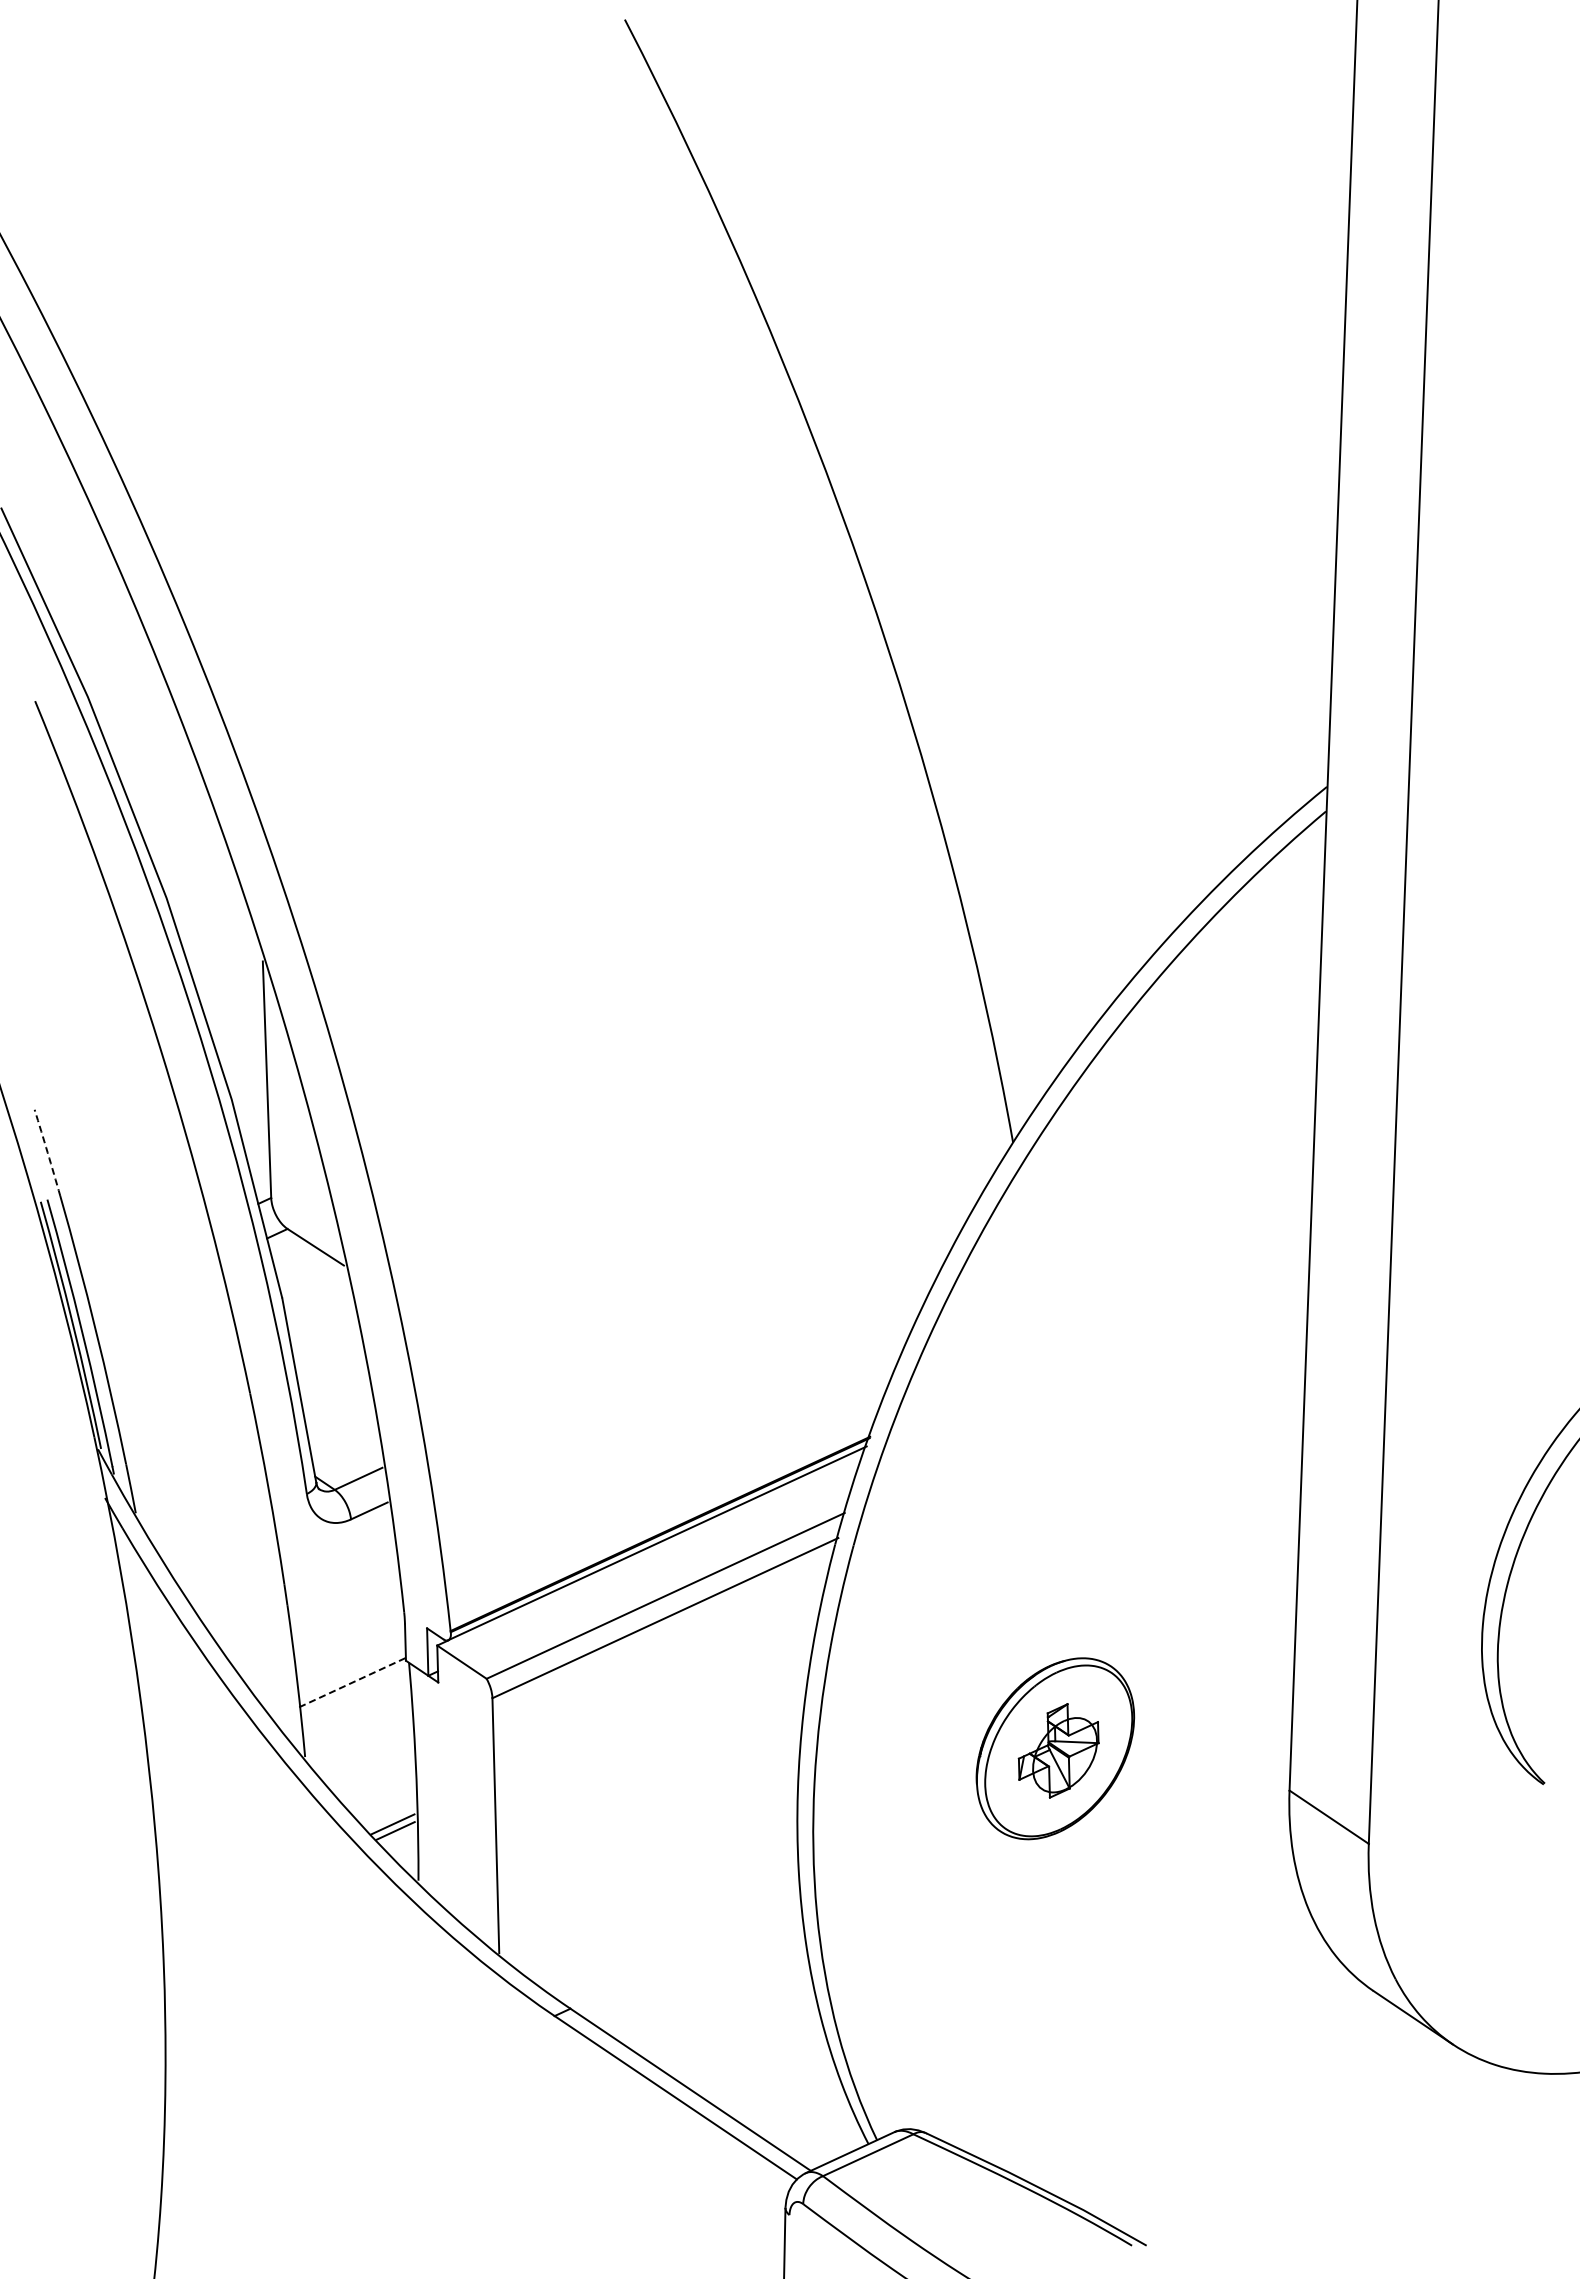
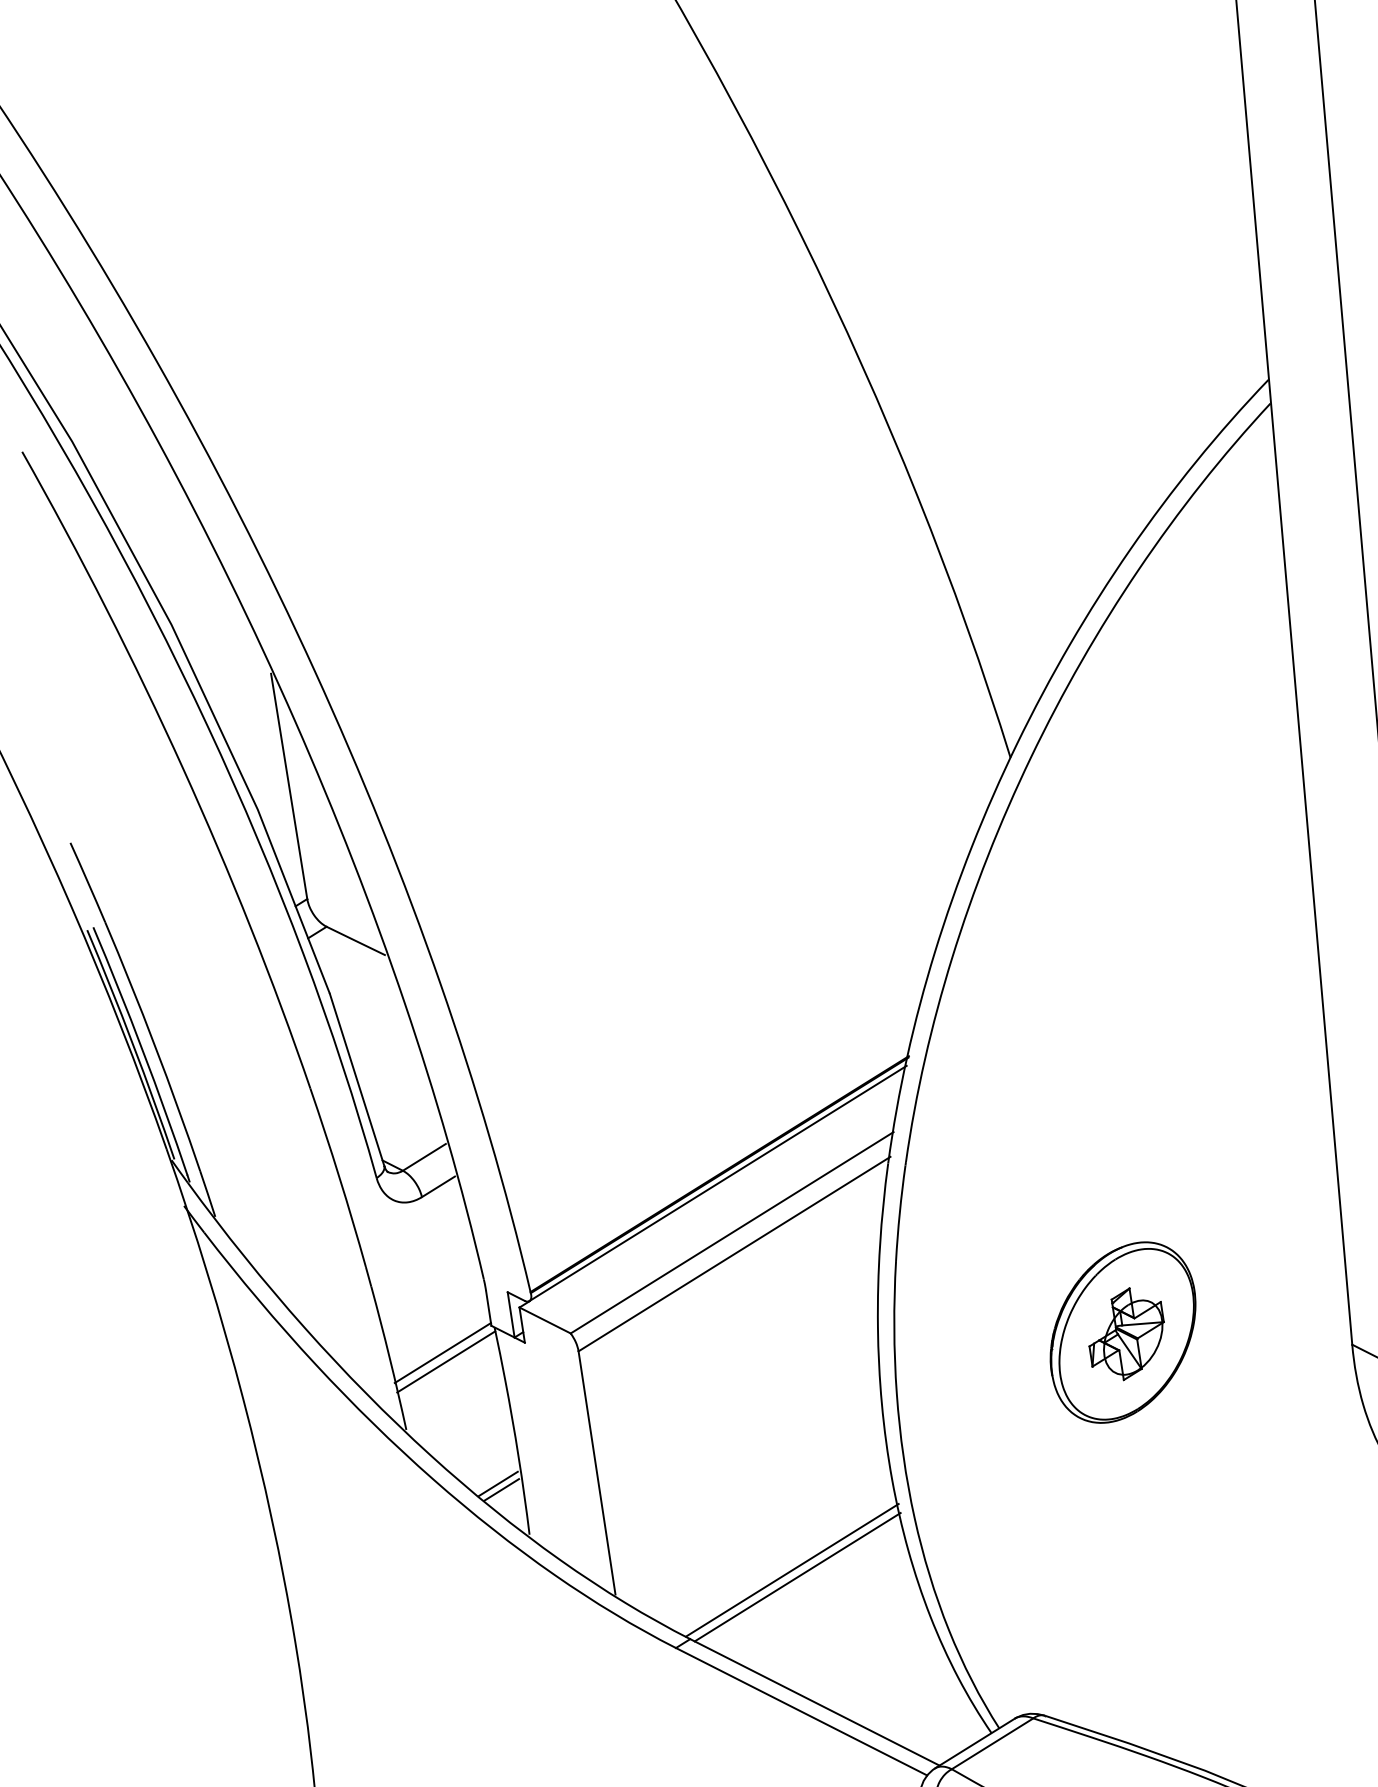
arc: (47, 1152) -> (87, 882), dashed -> solid
line: (352, 1682) -> (442, 1352), dashed -> solid
line: (354, 1692) -> (445, 1362), added
line: (684, 1950) -> (792, 1569), added
line: (688, 1958) -> (797, 1577), added

